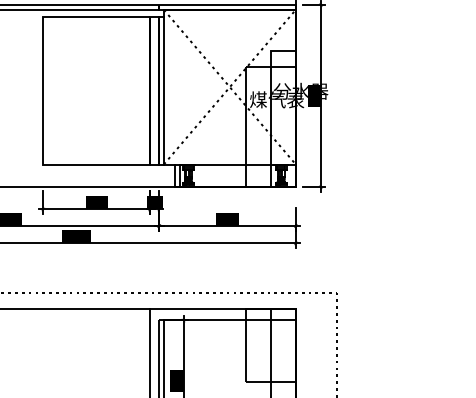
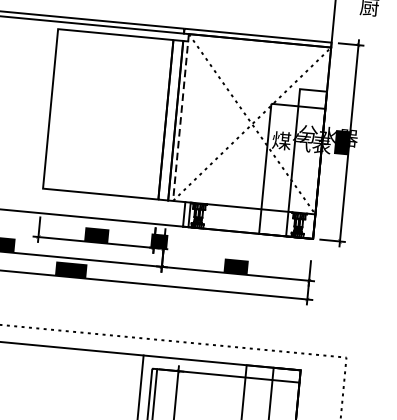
line: (163, 87) -> (180, 117), solid -> dashed

